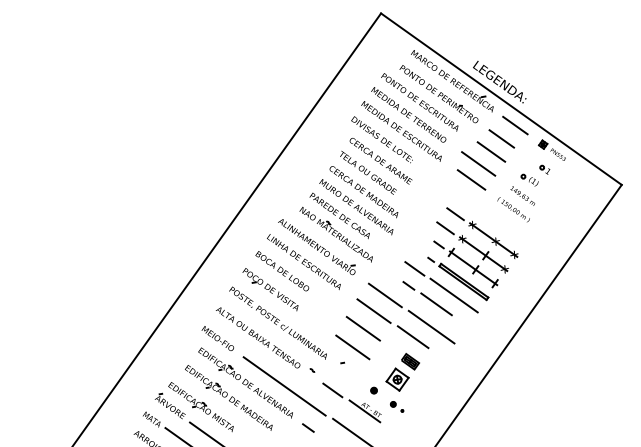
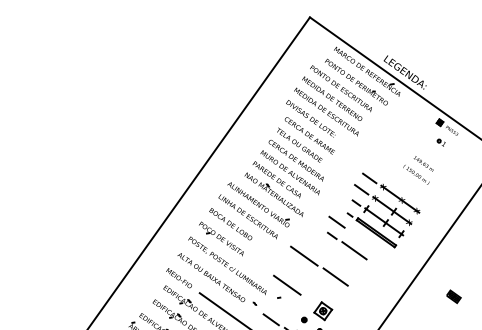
line: (515, 125) -> (417, 107), removed
line: (501, 138) -> (406, 117), removed
line: (491, 151) -> (398, 128), removed
line: (478, 163) -> (388, 137), removed
line: (471, 179) -> (382, 150), removed
part: (529, 179) -> (429, 150), removed
line: (384, 295) -> (312, 243), removed
line: (453, 295) -> (368, 243), removed
line: (431, 326) -> (350, 268), removed
line: (362, 328) -> (295, 270), removed
part: (410, 361) -> (453, 296), moved

